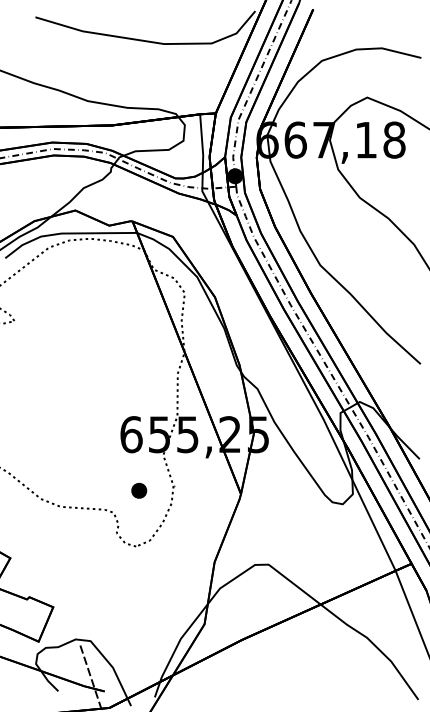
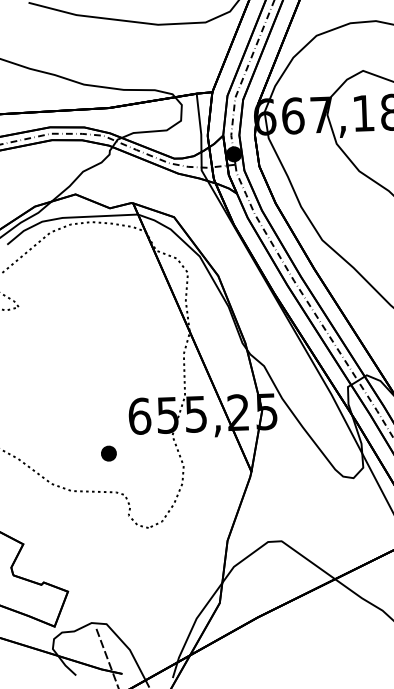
part: (139, 490) -> (109, 453), moved

